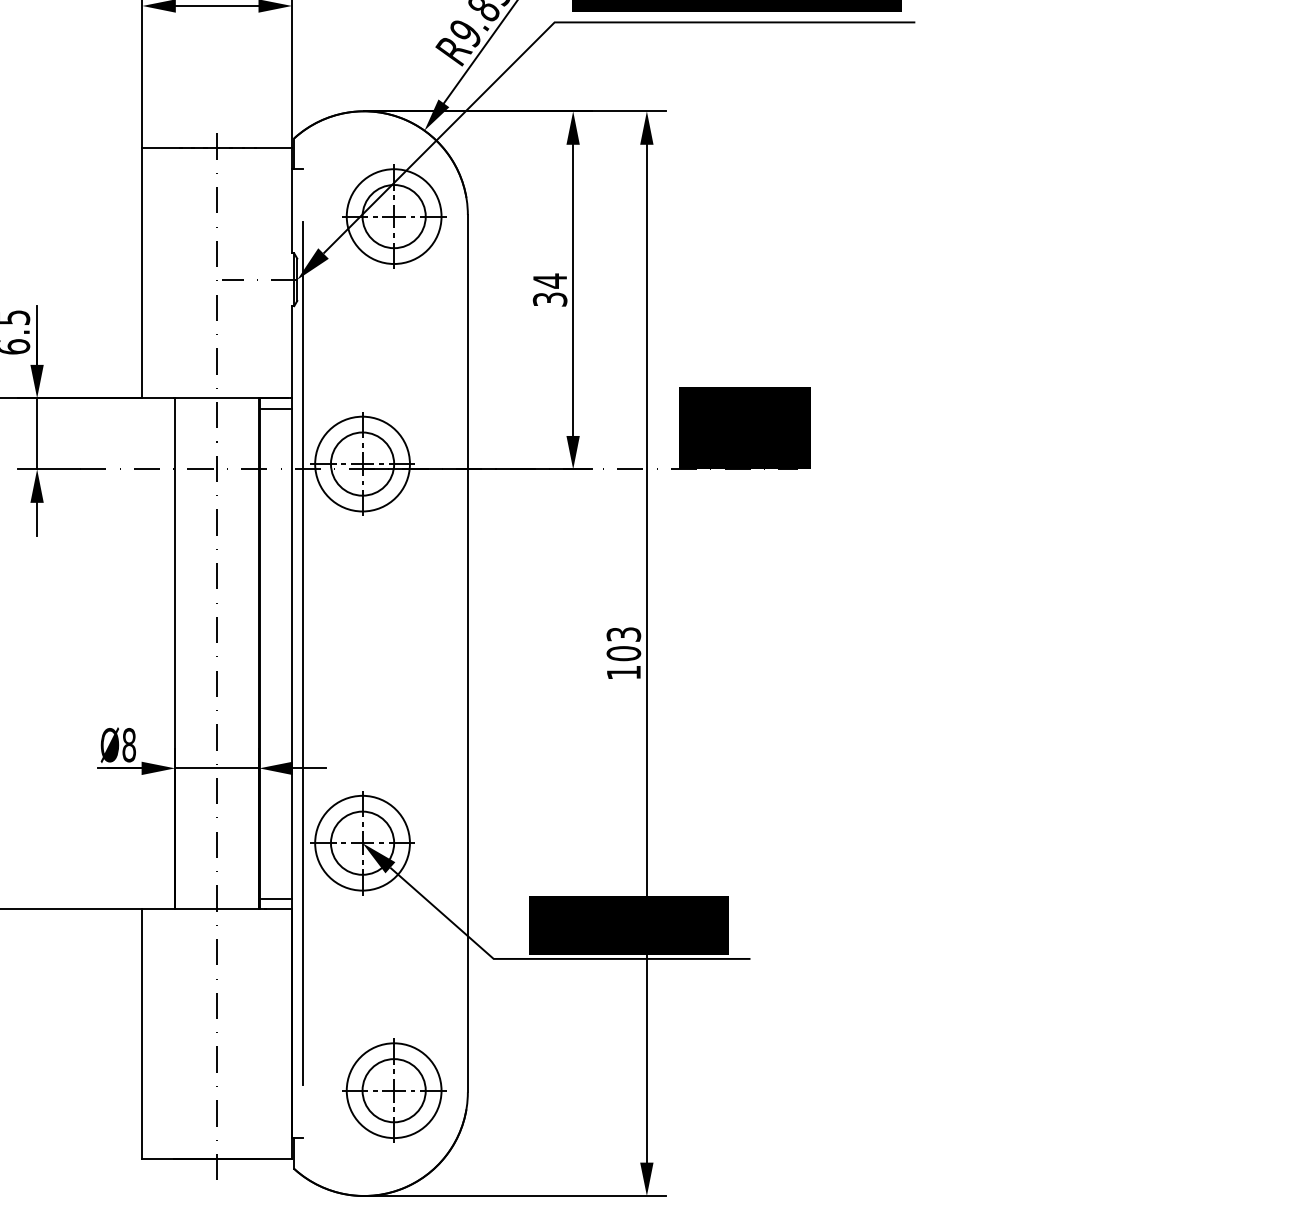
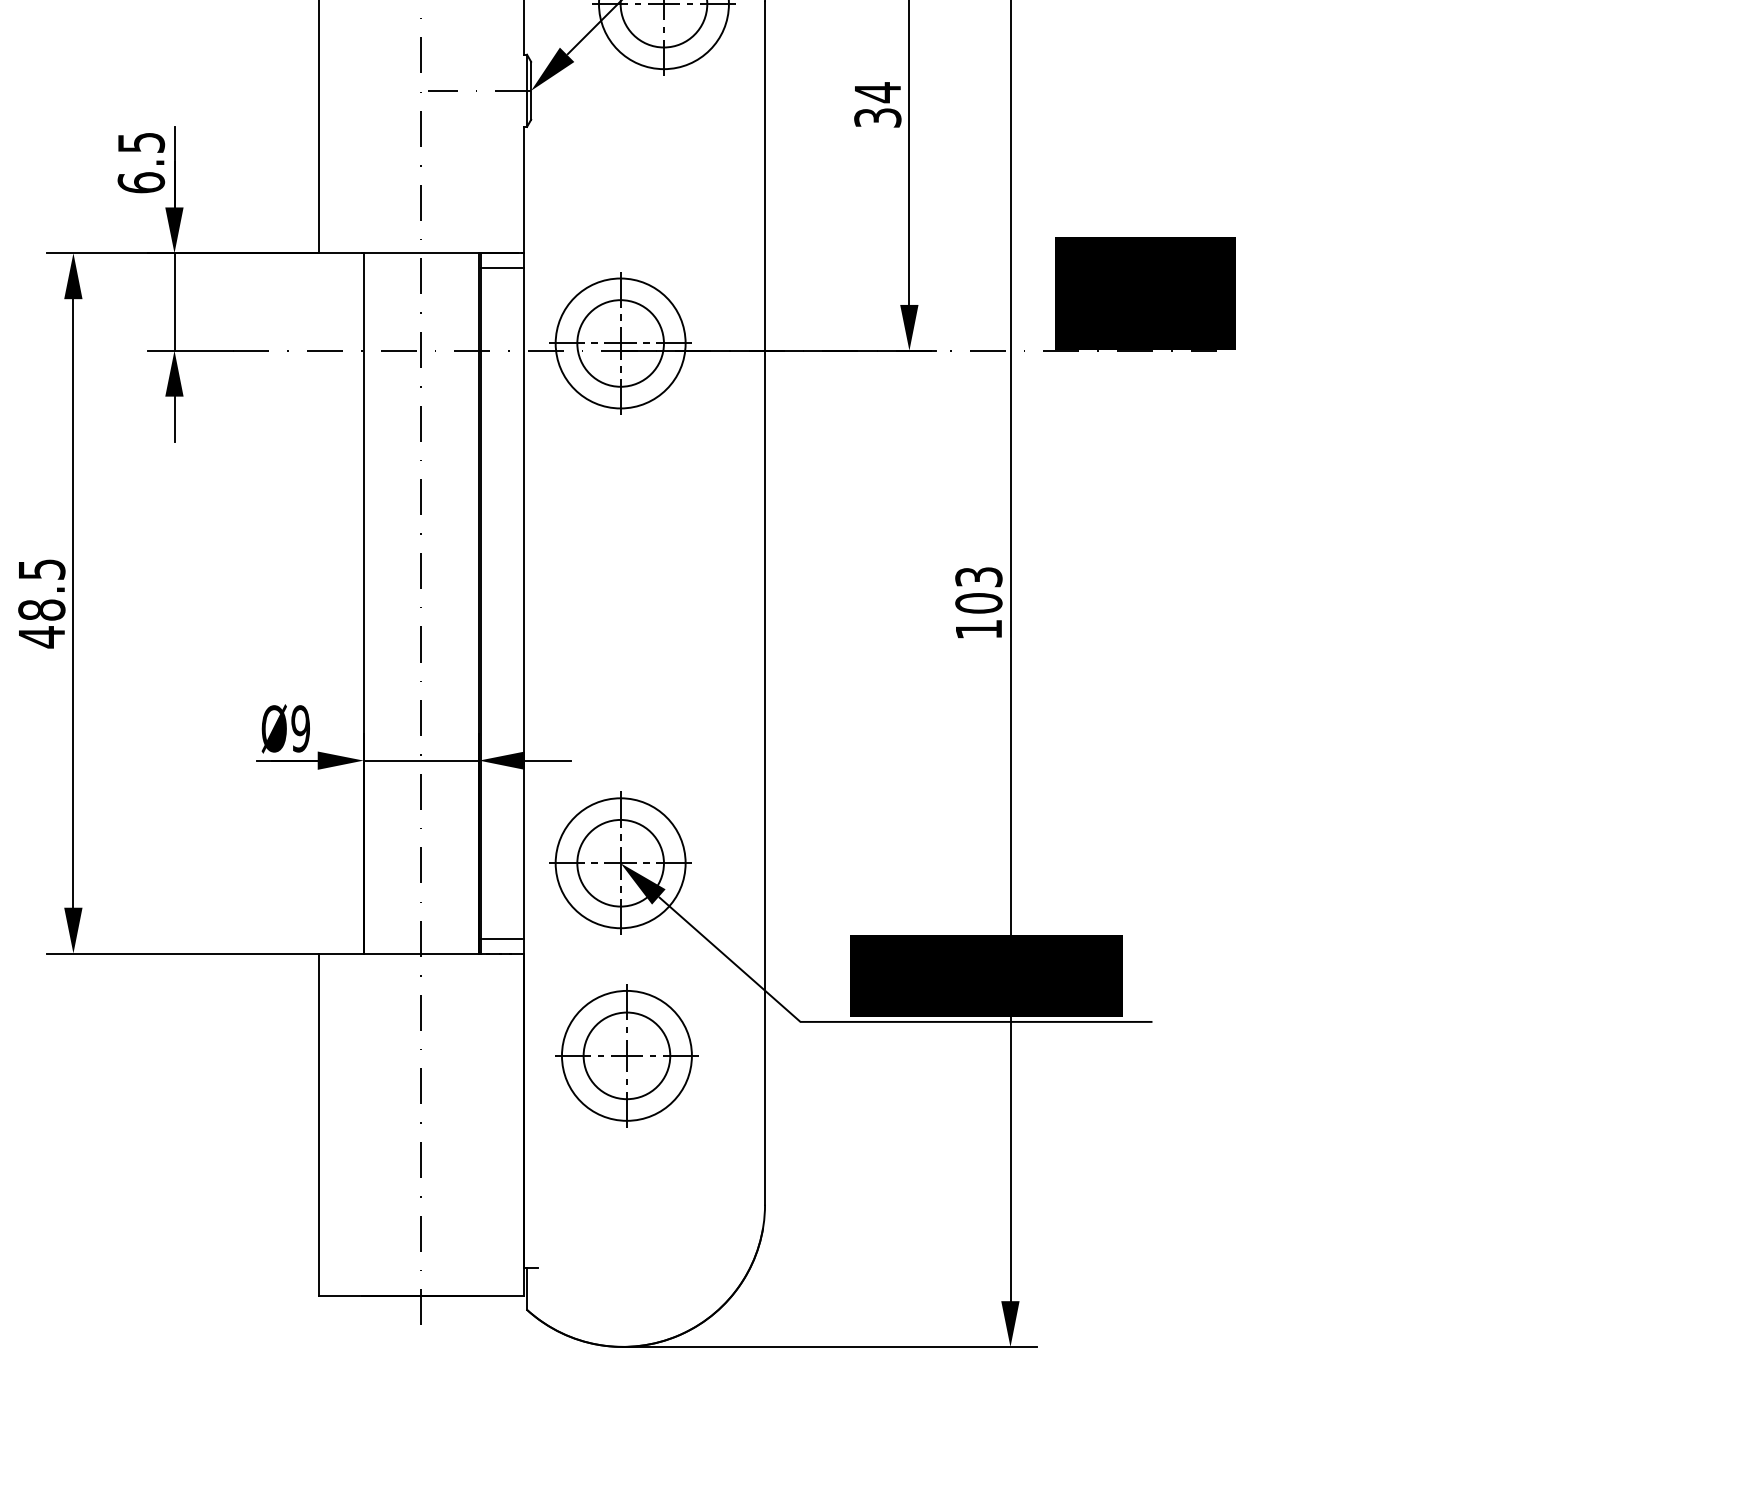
line: (302, 653) -> (538, 603), removed
text: (128, 745) -> (299, 729), Ø8 -> Ø9
part: (394, 1090) -> (627, 1055), moved

